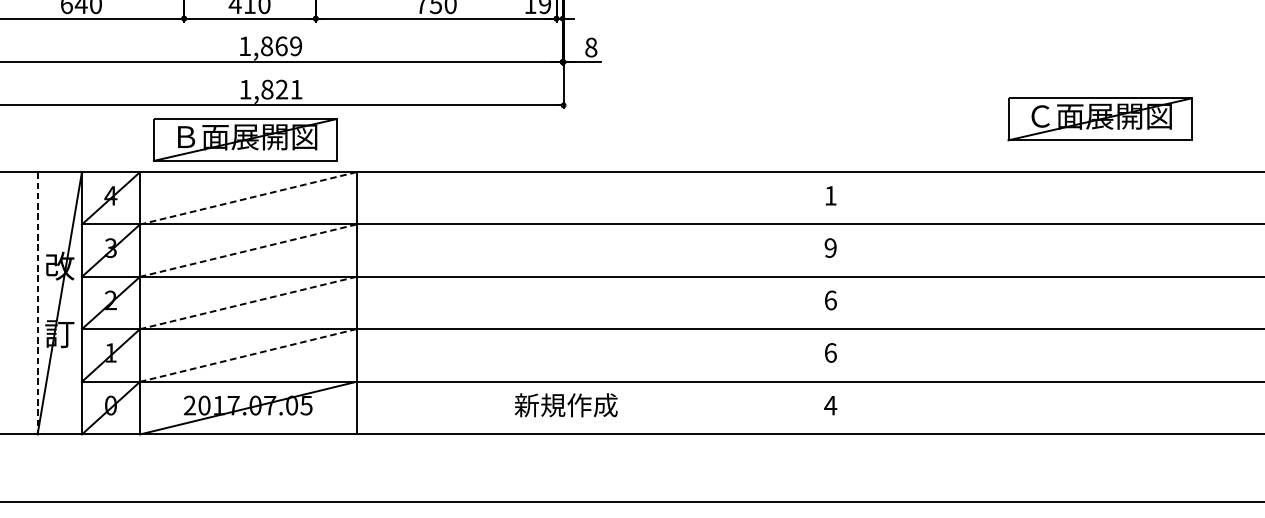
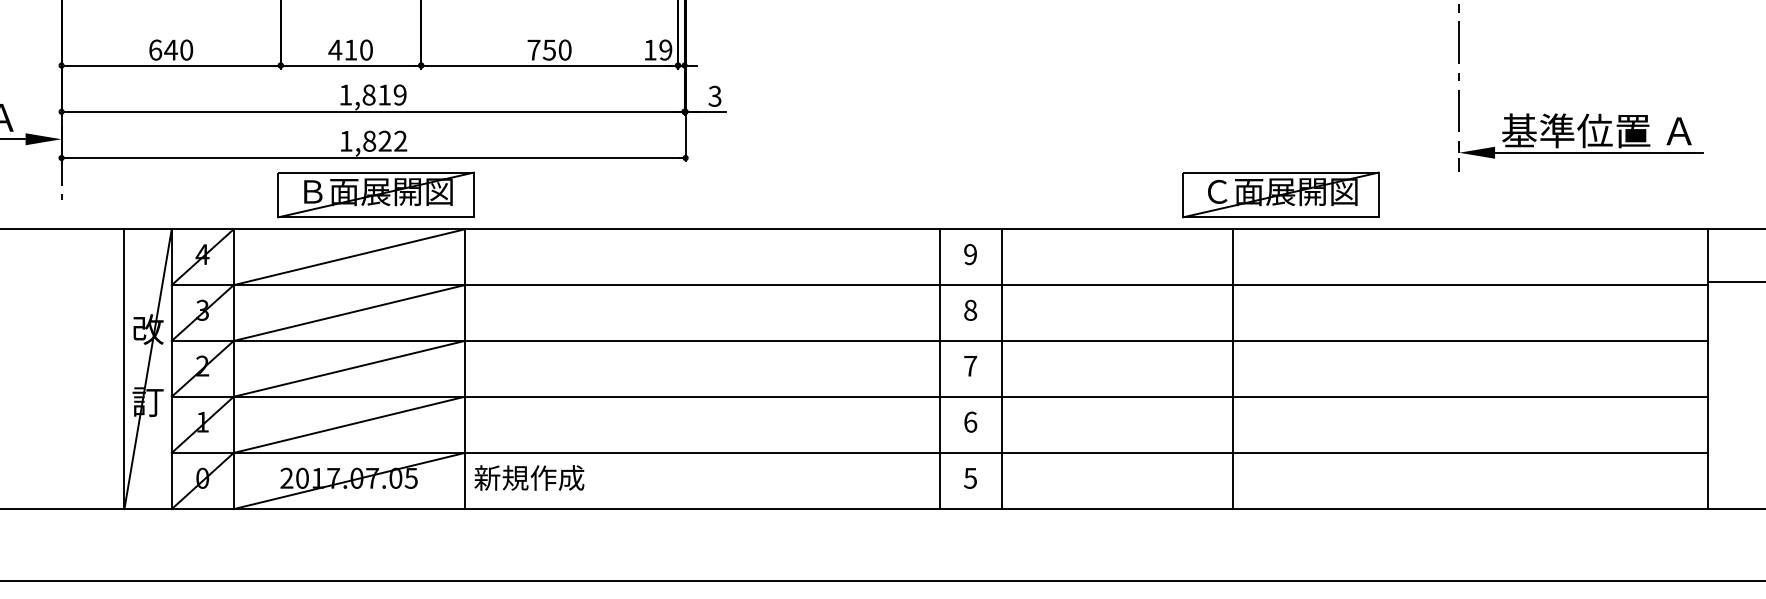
text: (281, 45) -> (384, 94), 1,869 -> 1,819
text: (590, 46) -> (714, 95), 8 -> 3
text: (296, 88) -> (400, 140), 1,821 -> 1,822
part: (1099, 118) -> (1280, 194), moved
part: (244, 139) -> (375, 194), moved
text: (830, 195) -> (970, 254), 1 -> 9
line: (248, 198) -> (349, 257), dashed -> solid
text: (830, 247) -> (970, 309), 9 -> 8
line: (248, 251) -> (349, 313), dashed -> solid
text: (830, 299) -> (970, 365), 6 -> 7
line: (248, 302) -> (349, 368), dashed -> solid
line: (37, 303) -> (124, 369), dashed -> solid
line: (801, 303) -> (939, 369), added
line: (859, 303) -> (1001, 369), added
line: (1076, 303) -> (1232, 369), added
line: (248, 355) -> (349, 424), dashed -> solid
text: (566, 404) -> (529, 477), moved
text: (830, 405) -> (970, 478), 4 -> 5

